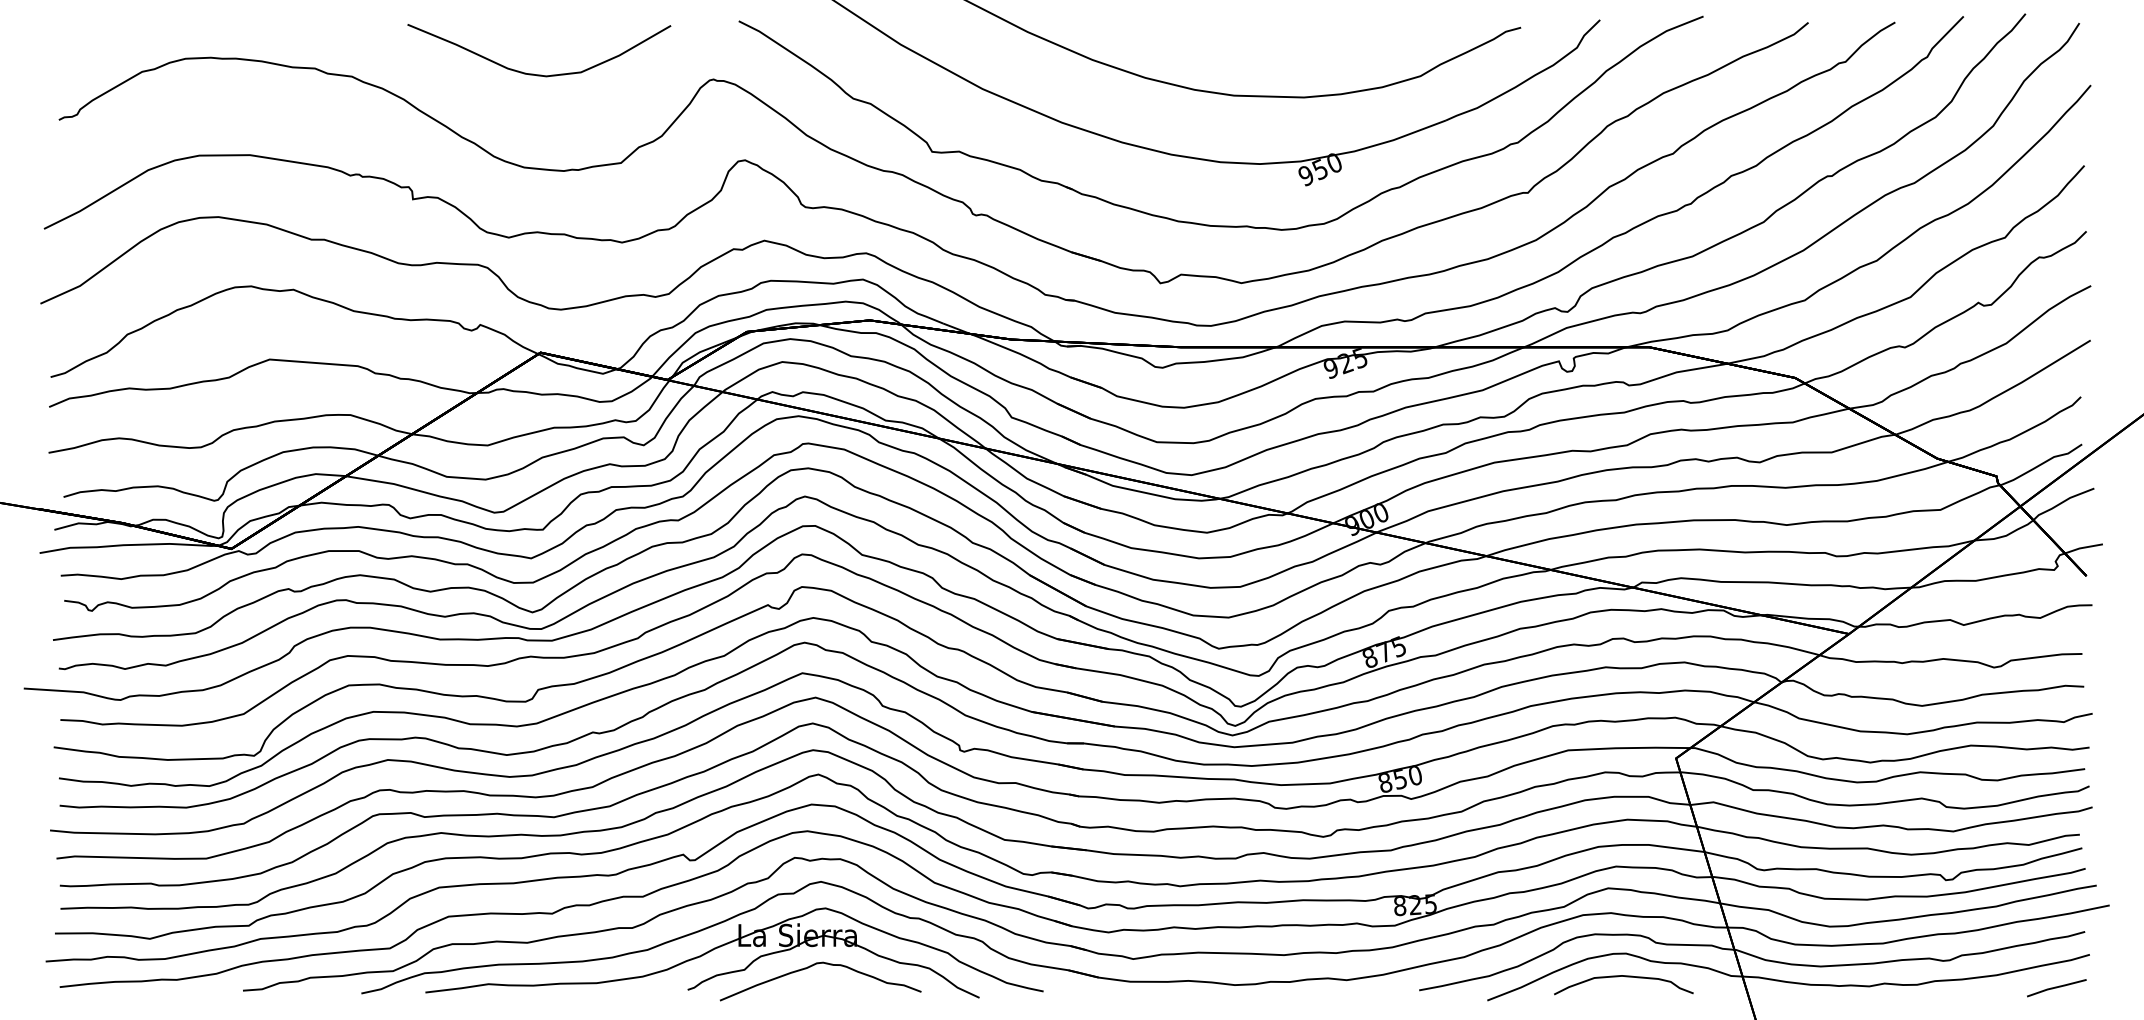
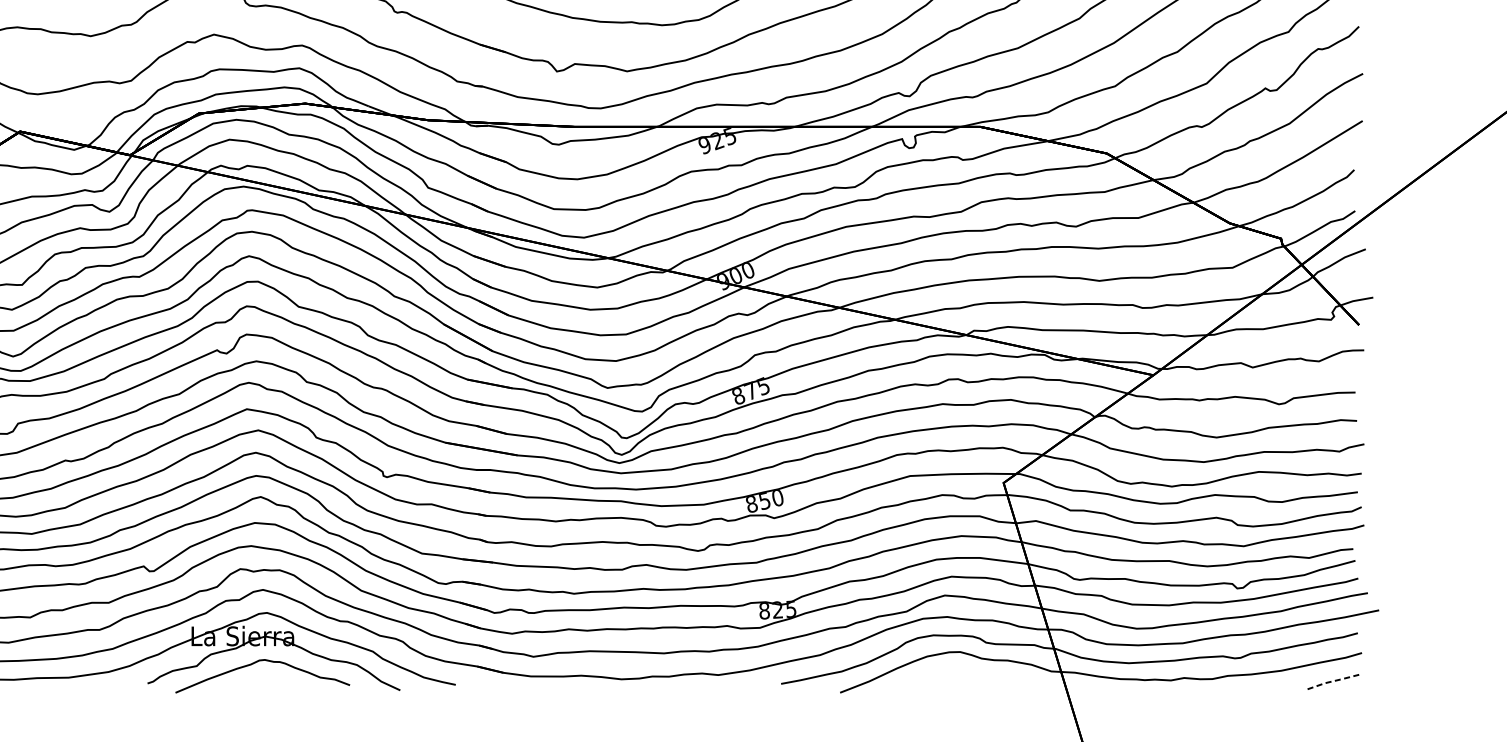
curve: (1625, 977) -> (959, 672), removed
line: (2057, 987) -> (1333, 681), solid -> dashed

